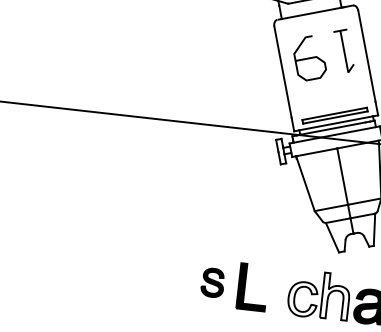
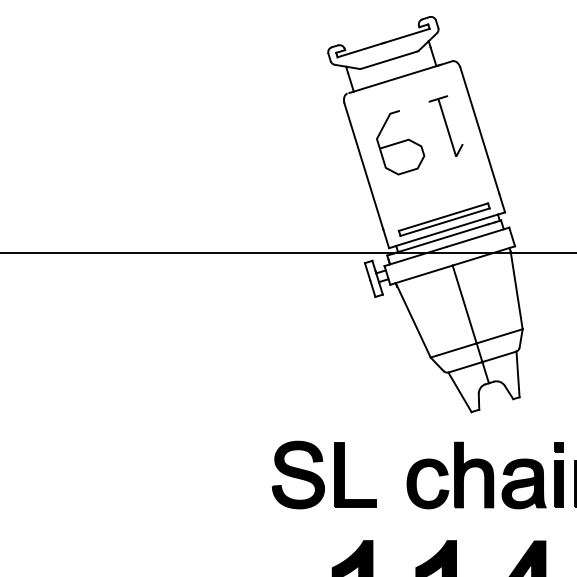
part: (212, 282) -> (297, 474), size x1.67
fill: (336, 296) -> (474, 474), added
fill: (302, 298) -> (427, 483), added

